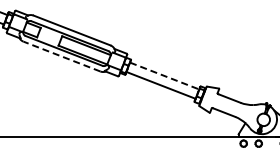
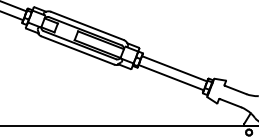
line: (61, 56) -> (77, 50), dashed -> solid
line: (165, 76) -> (175, 69), dashed -> solid

